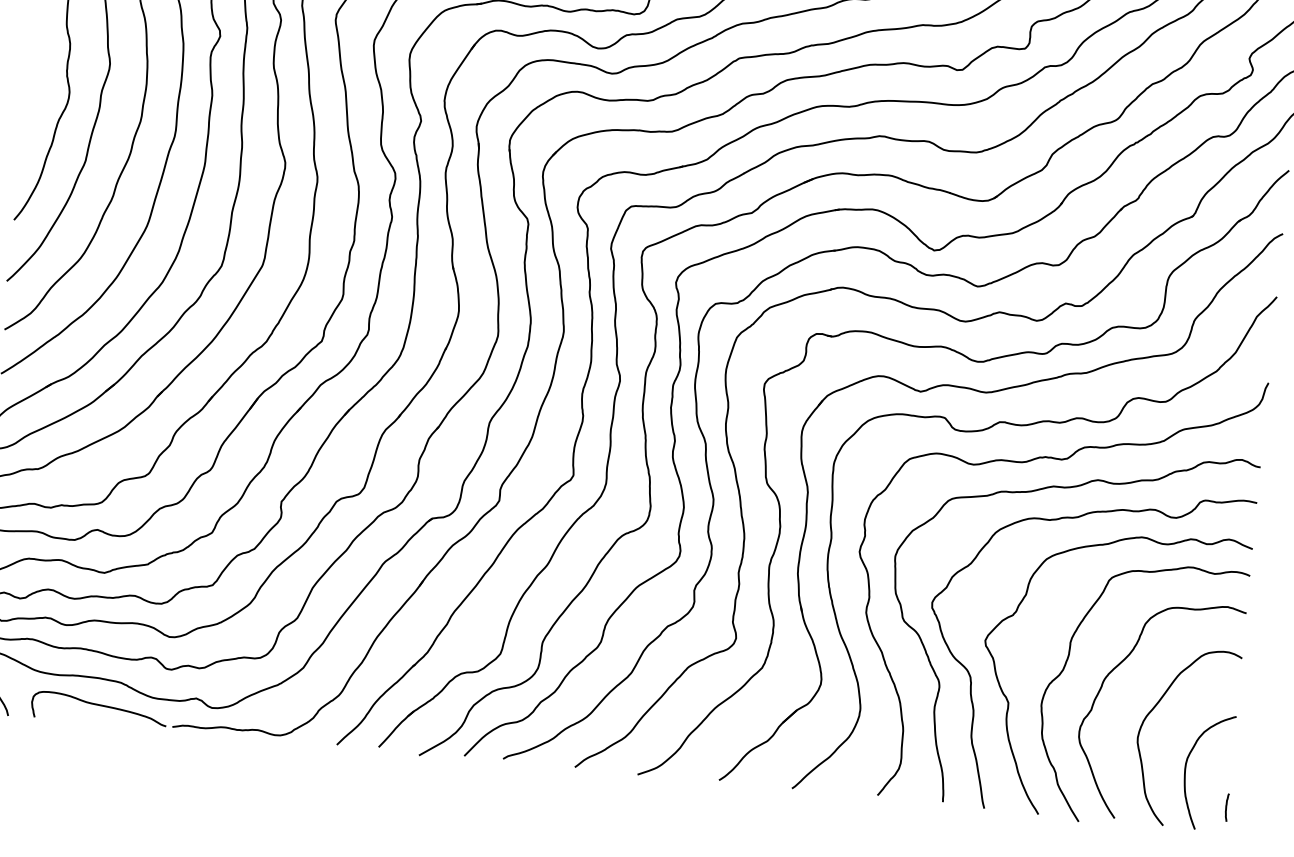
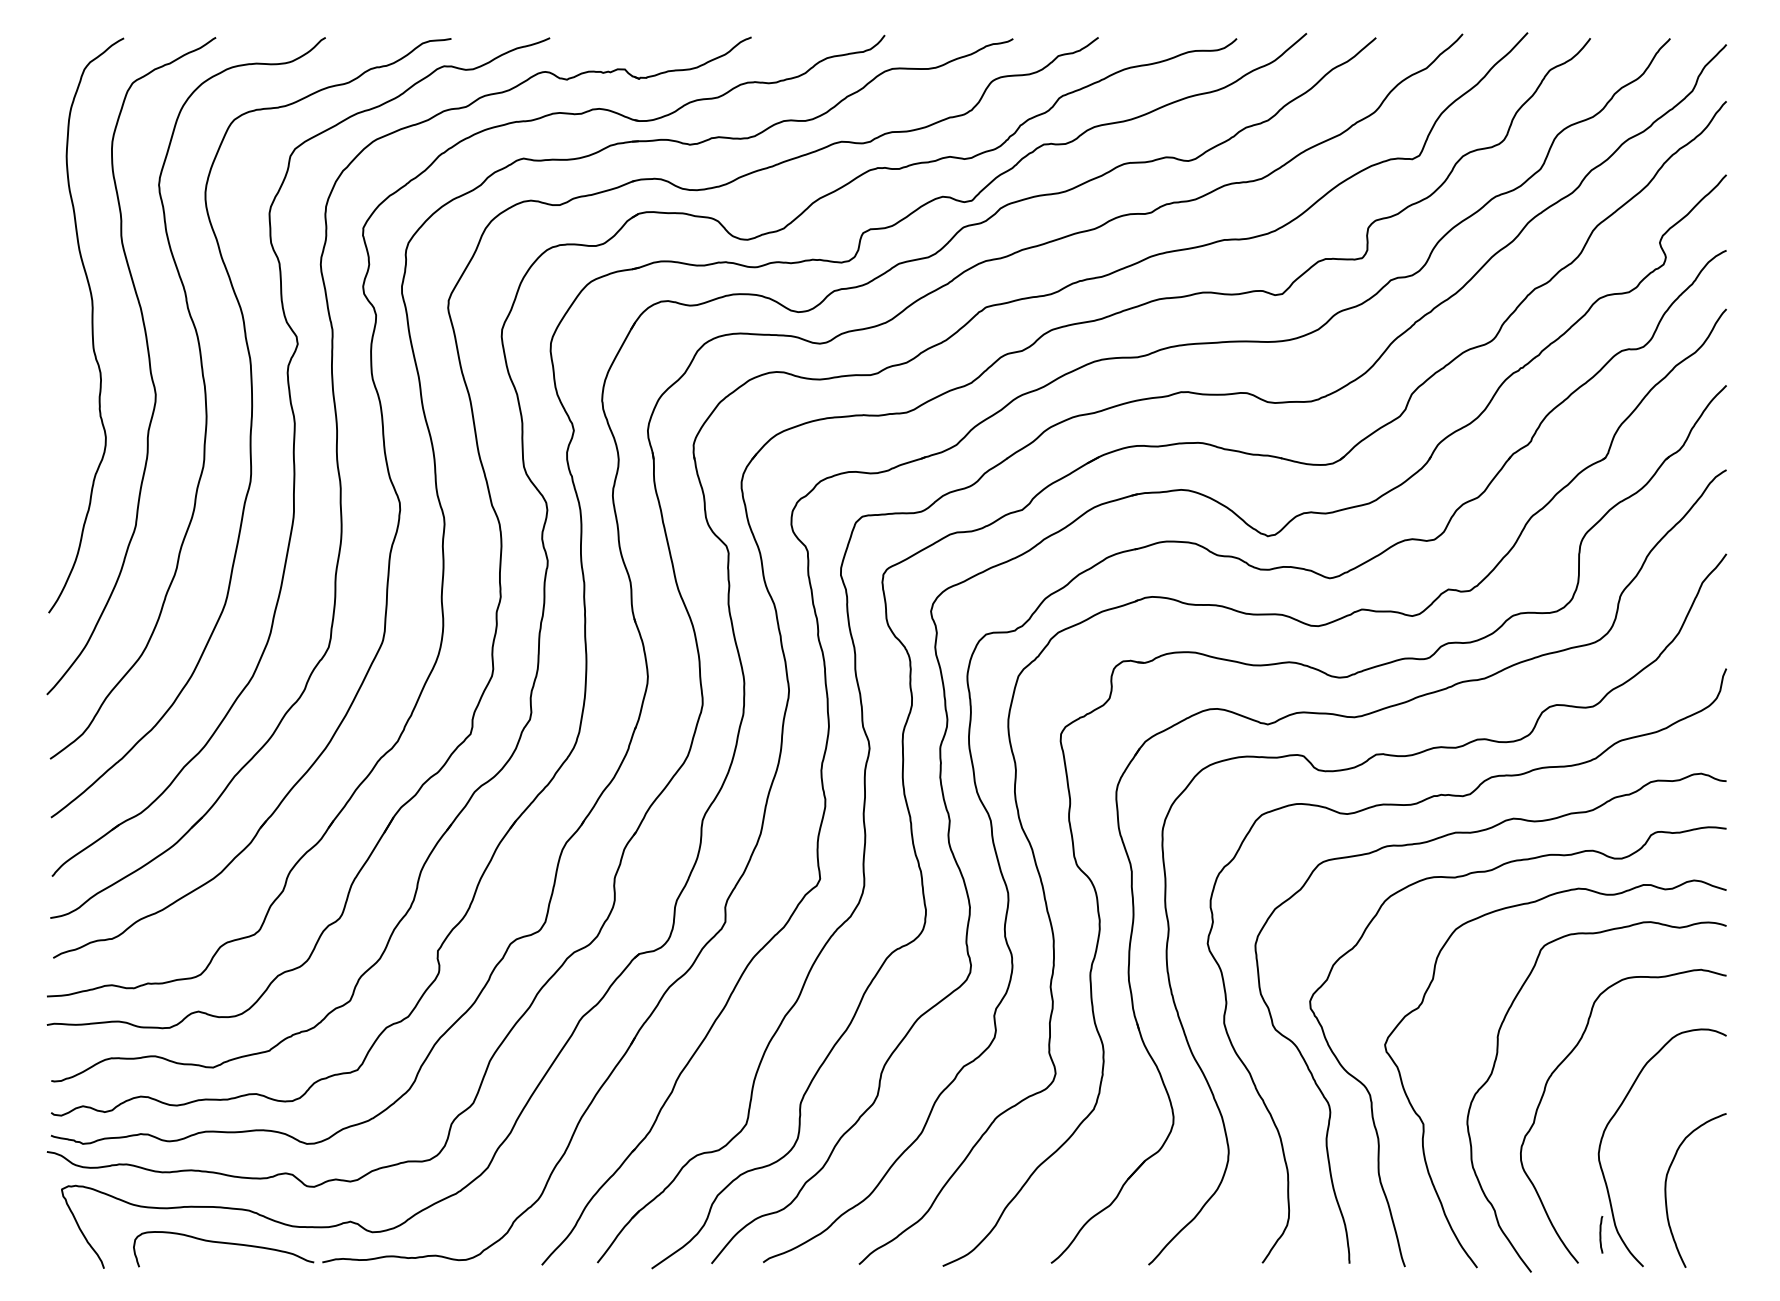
curve: (1227, 807) -> (1601, 1234), moved

